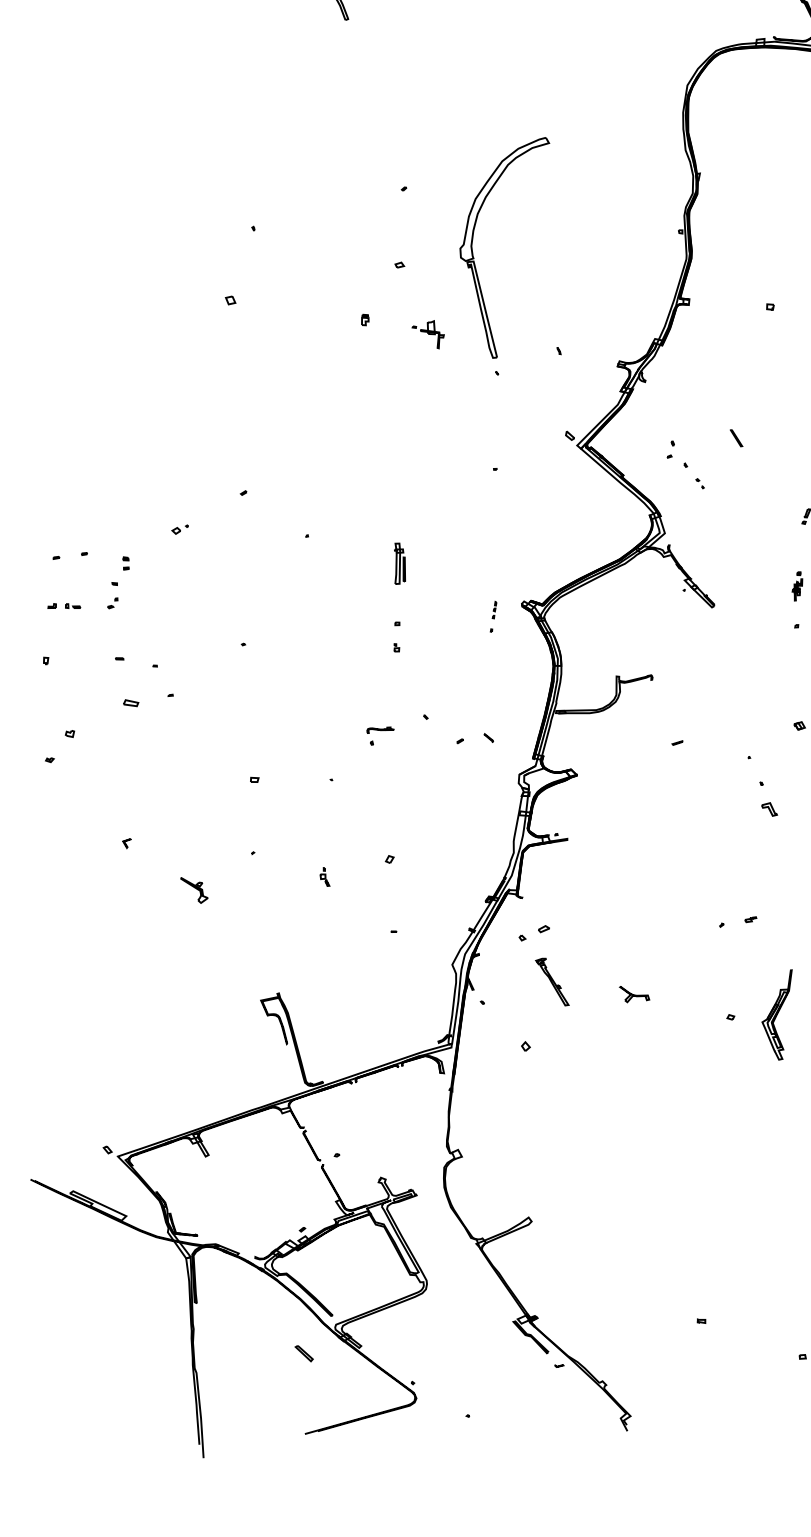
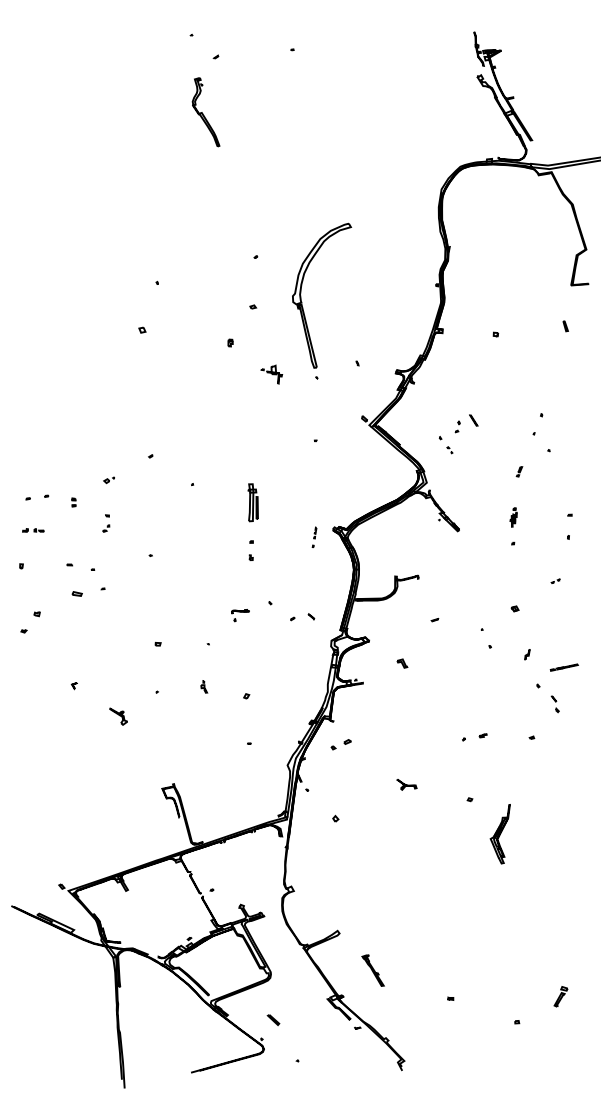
part: (427, 334) -> (271, 374), moved
part: (670, 449) -> (457, 426), moved
part: (400, 563) -> (253, 502), size x1.4
part: (113, 595) -> (106, 523), moved
part: (769, 809) -> (402, 663), moved
part: (325, 876) -> (204, 686), moved
part: (551, 981) -> (372, 970), moved
part: (775, 1015) -> (499, 834), moved
part: (304, 1354) -> (273, 1020), moved

